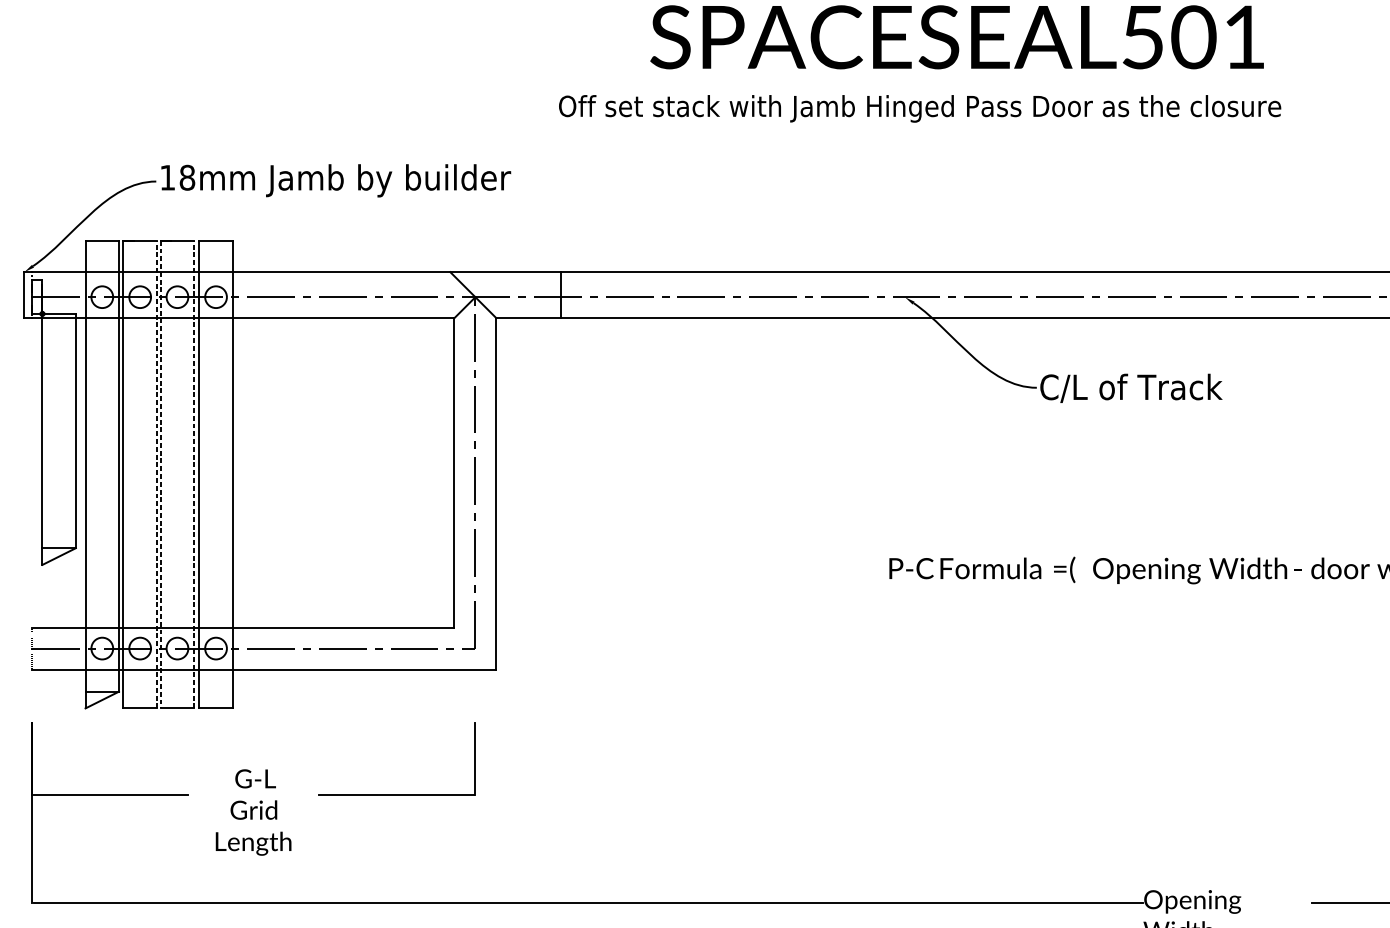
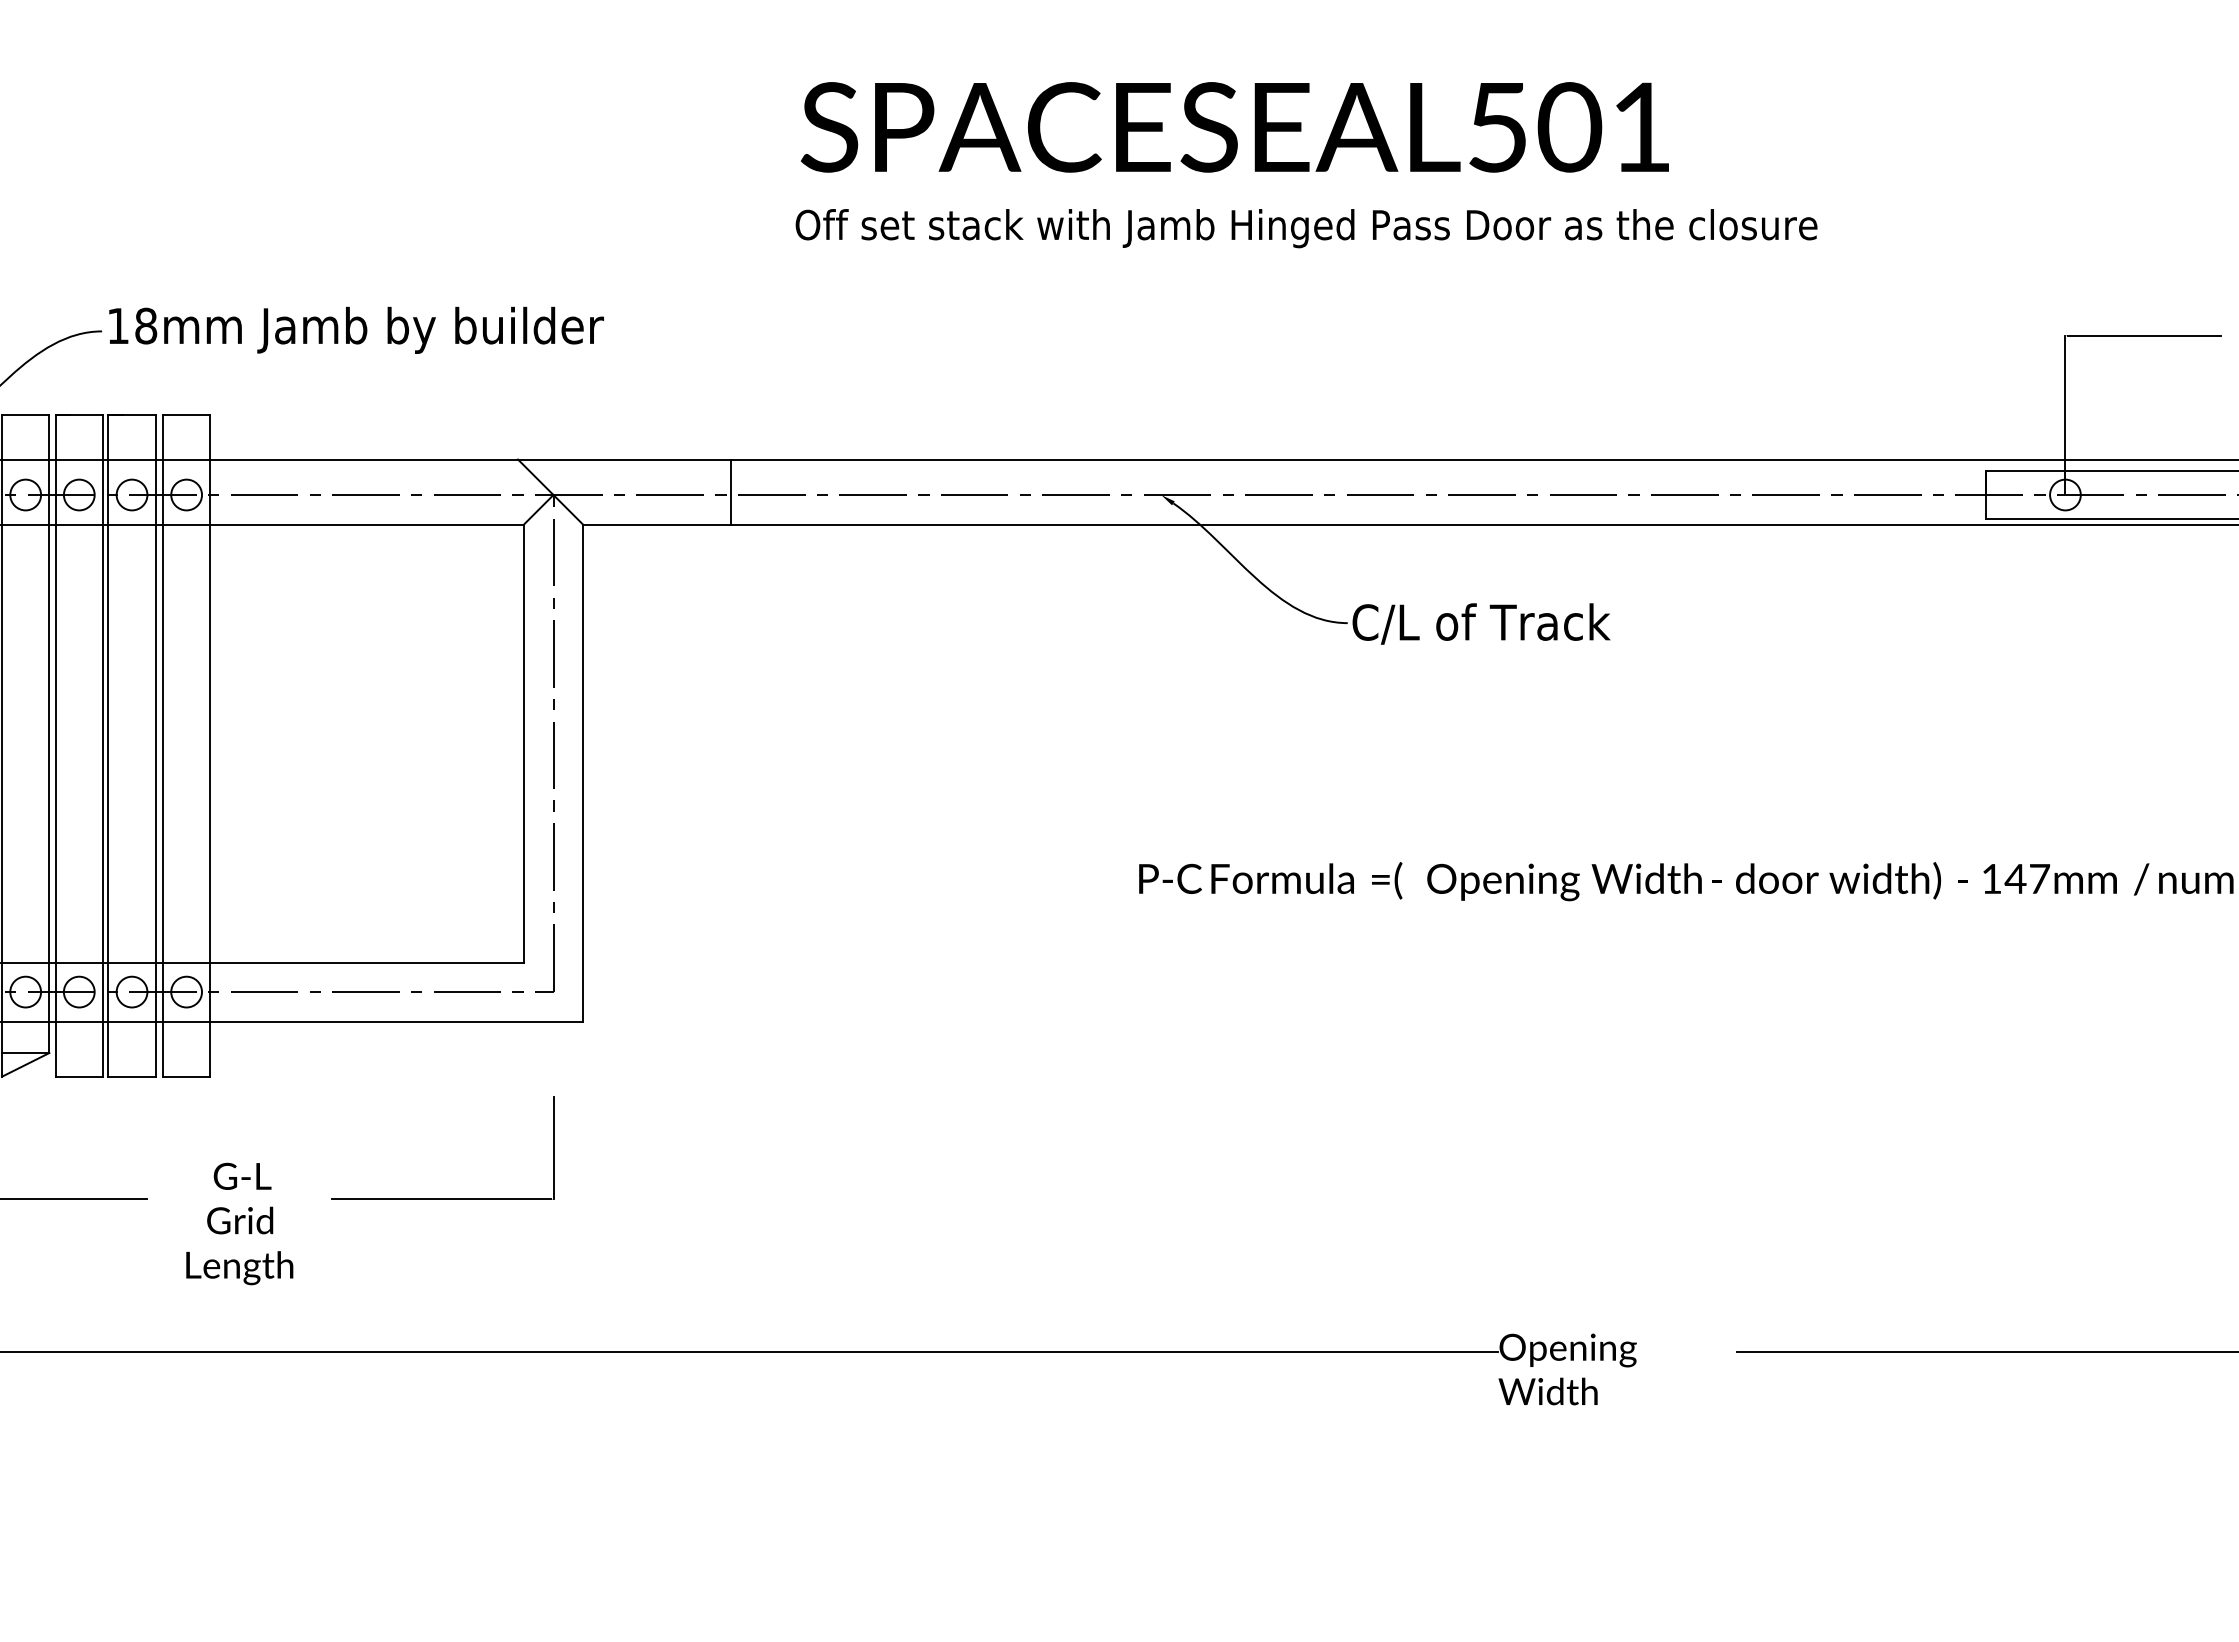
text: (920, 108) -> (1306, 228), moved
line: (561, 294) -> (731, 491), moved
line: (156, 474) -> (102, 745), dashed -> solid
line: (160, 474) -> (108, 745), dashed -> solid
line: (194, 474) -> (155, 745), dashed -> solid

